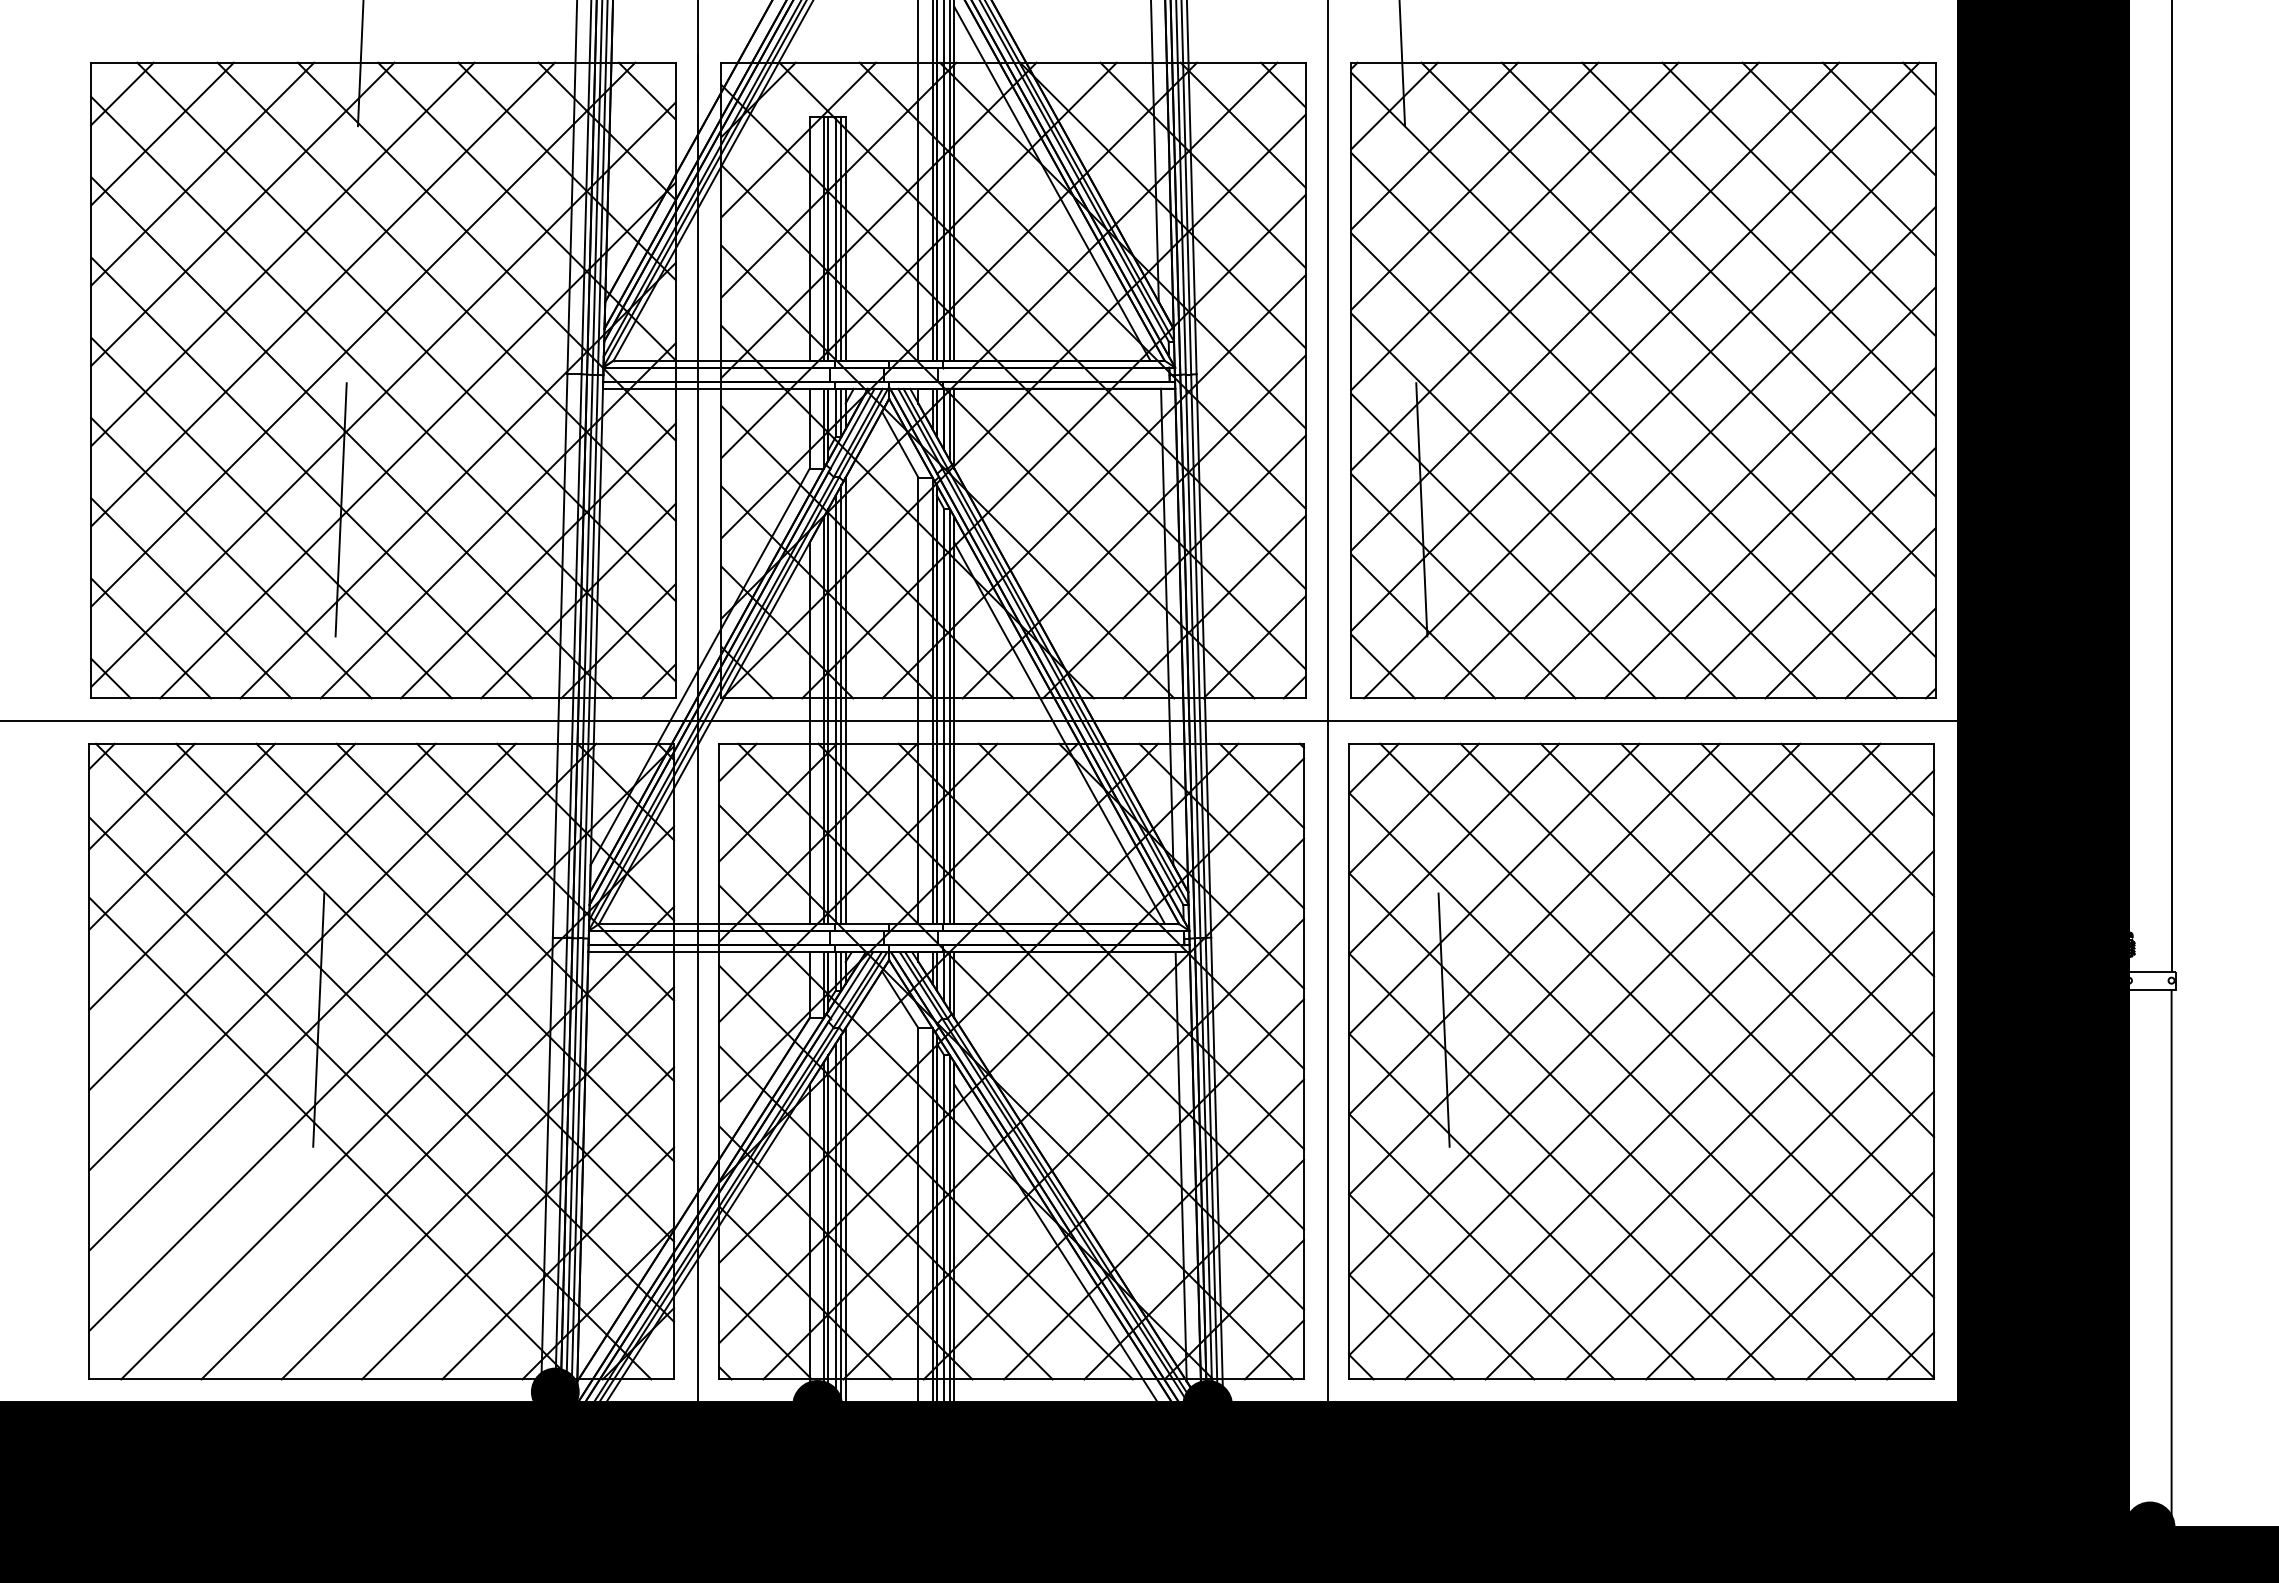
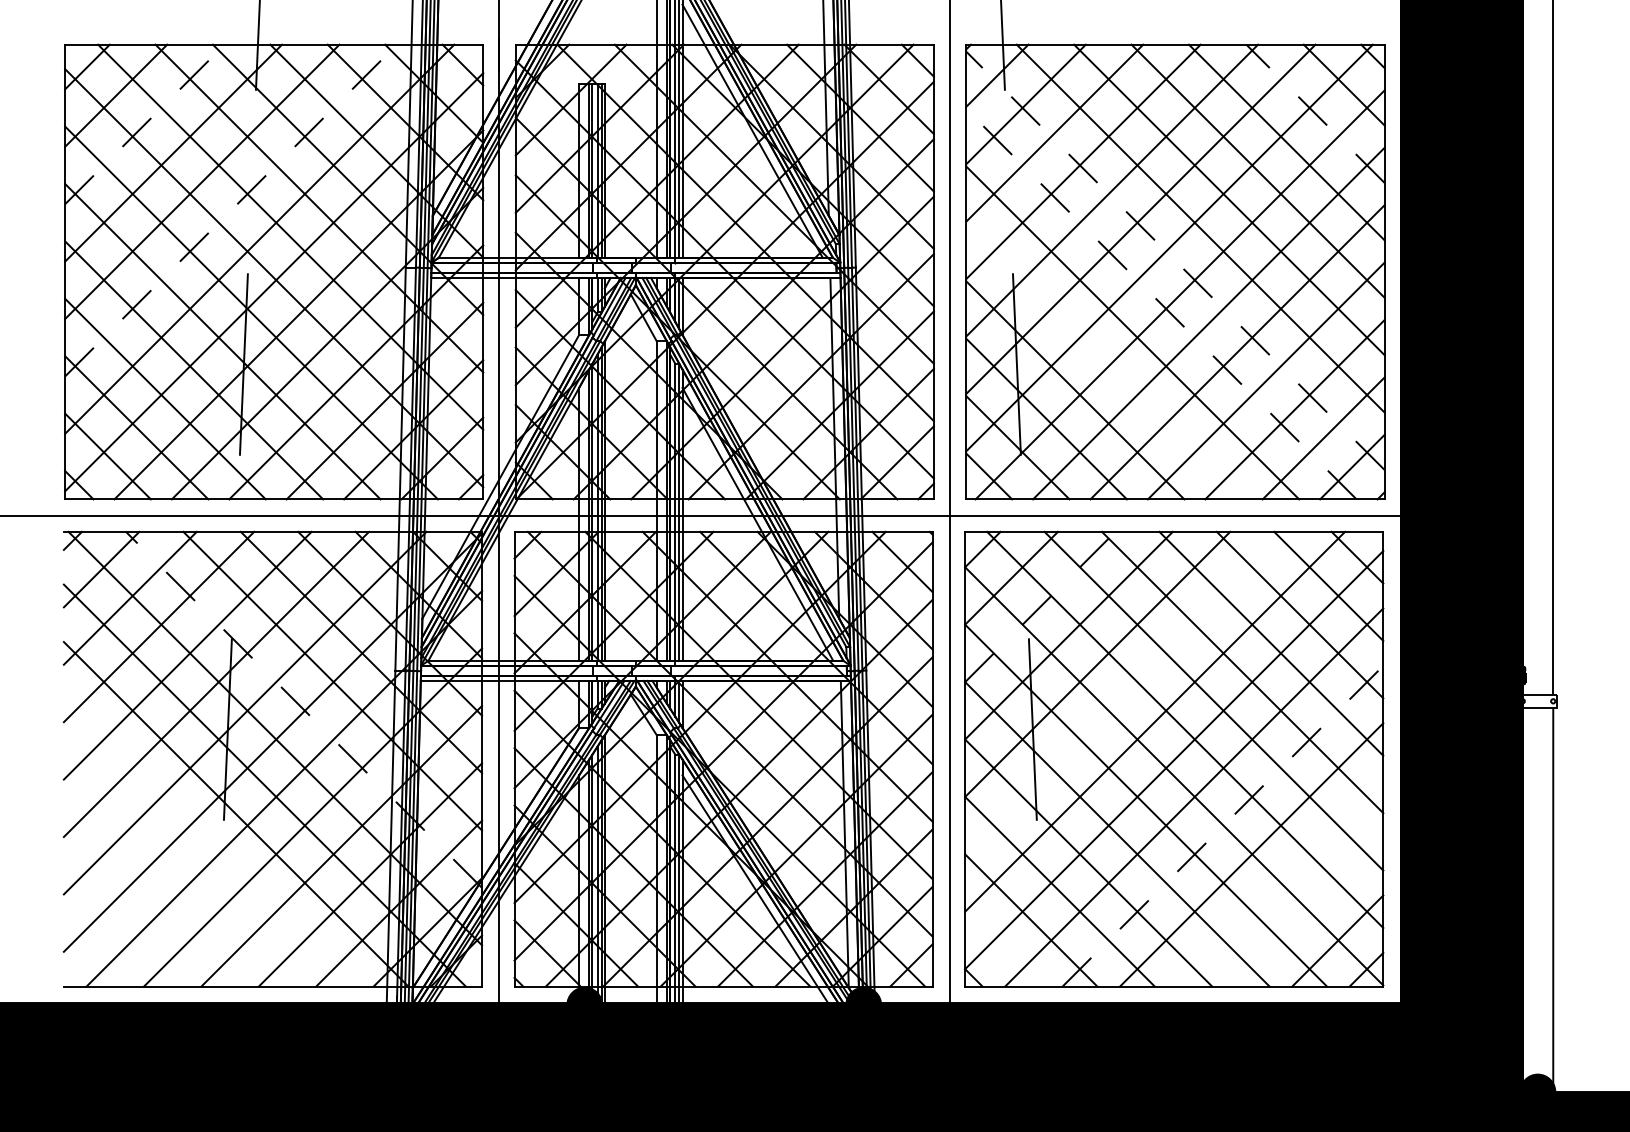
line: (1839, 159) -> (1315, 113), solid -> dashed
line: (202, 174) -> (144, 124), solid -> dashed
line: (323, 294) -> (231, 210), solid -> dashed
line: (1643, 364) -> (1175, 260), solid -> dashed
line: (1623, 425) -> (1161, 304), solid -> dashed
line: (1543, 505) -> (1103, 361), removed
line: (1454, 848) -> (1040, 606), solid -> dashed
line: (1574, 968) -> (1126, 692), removed
line: (425, 992) -> (304, 709), solid -> dashed
line: (89, 1061) -> (63, 759), removed
line: (1710, 1154) -> (1223, 825), solid -> dashed
line: (1790, 1235) -> (1280, 883), removed
line: (1830, 1275) -> (1309, 912), removed
line: (1401, 1326) -> (1002, 948), removed
fill: (554, 1391) -> (396, 995), removed

